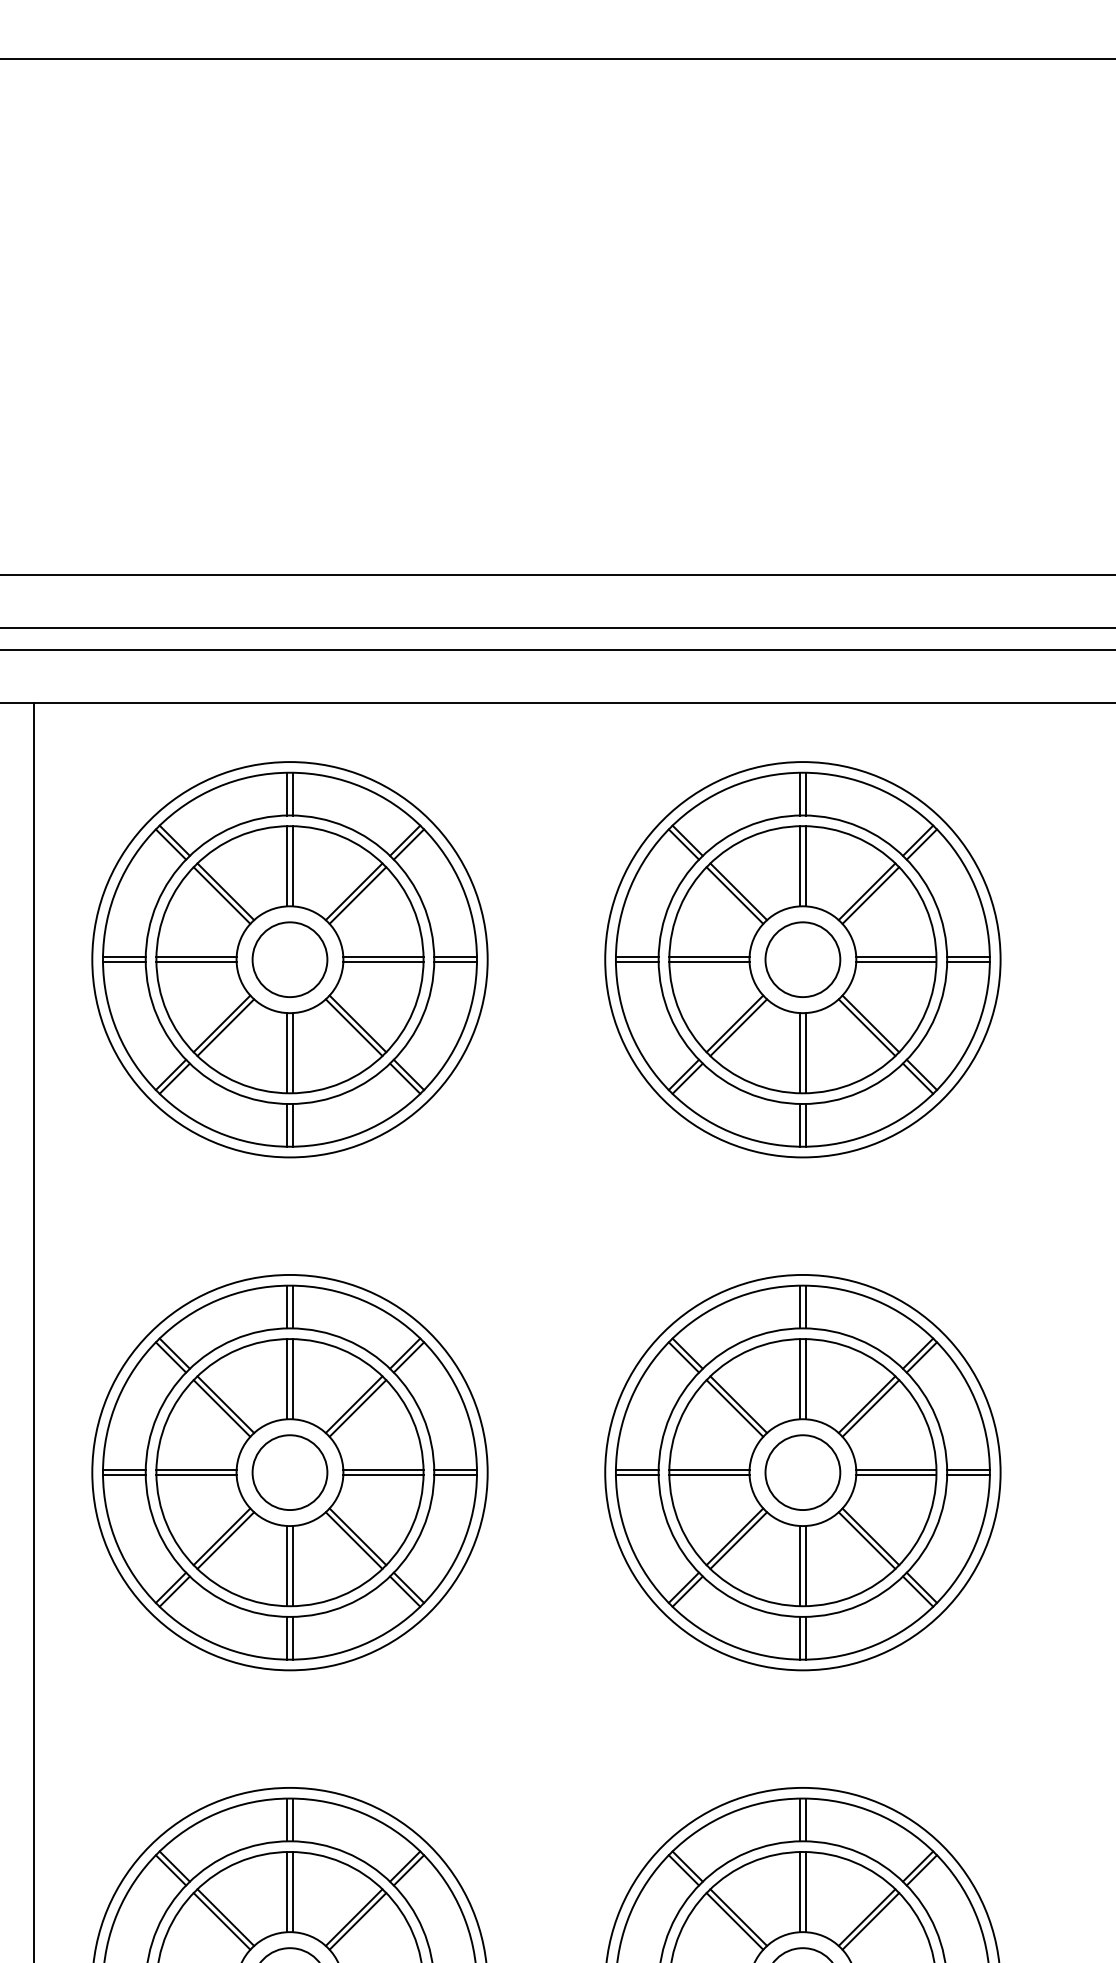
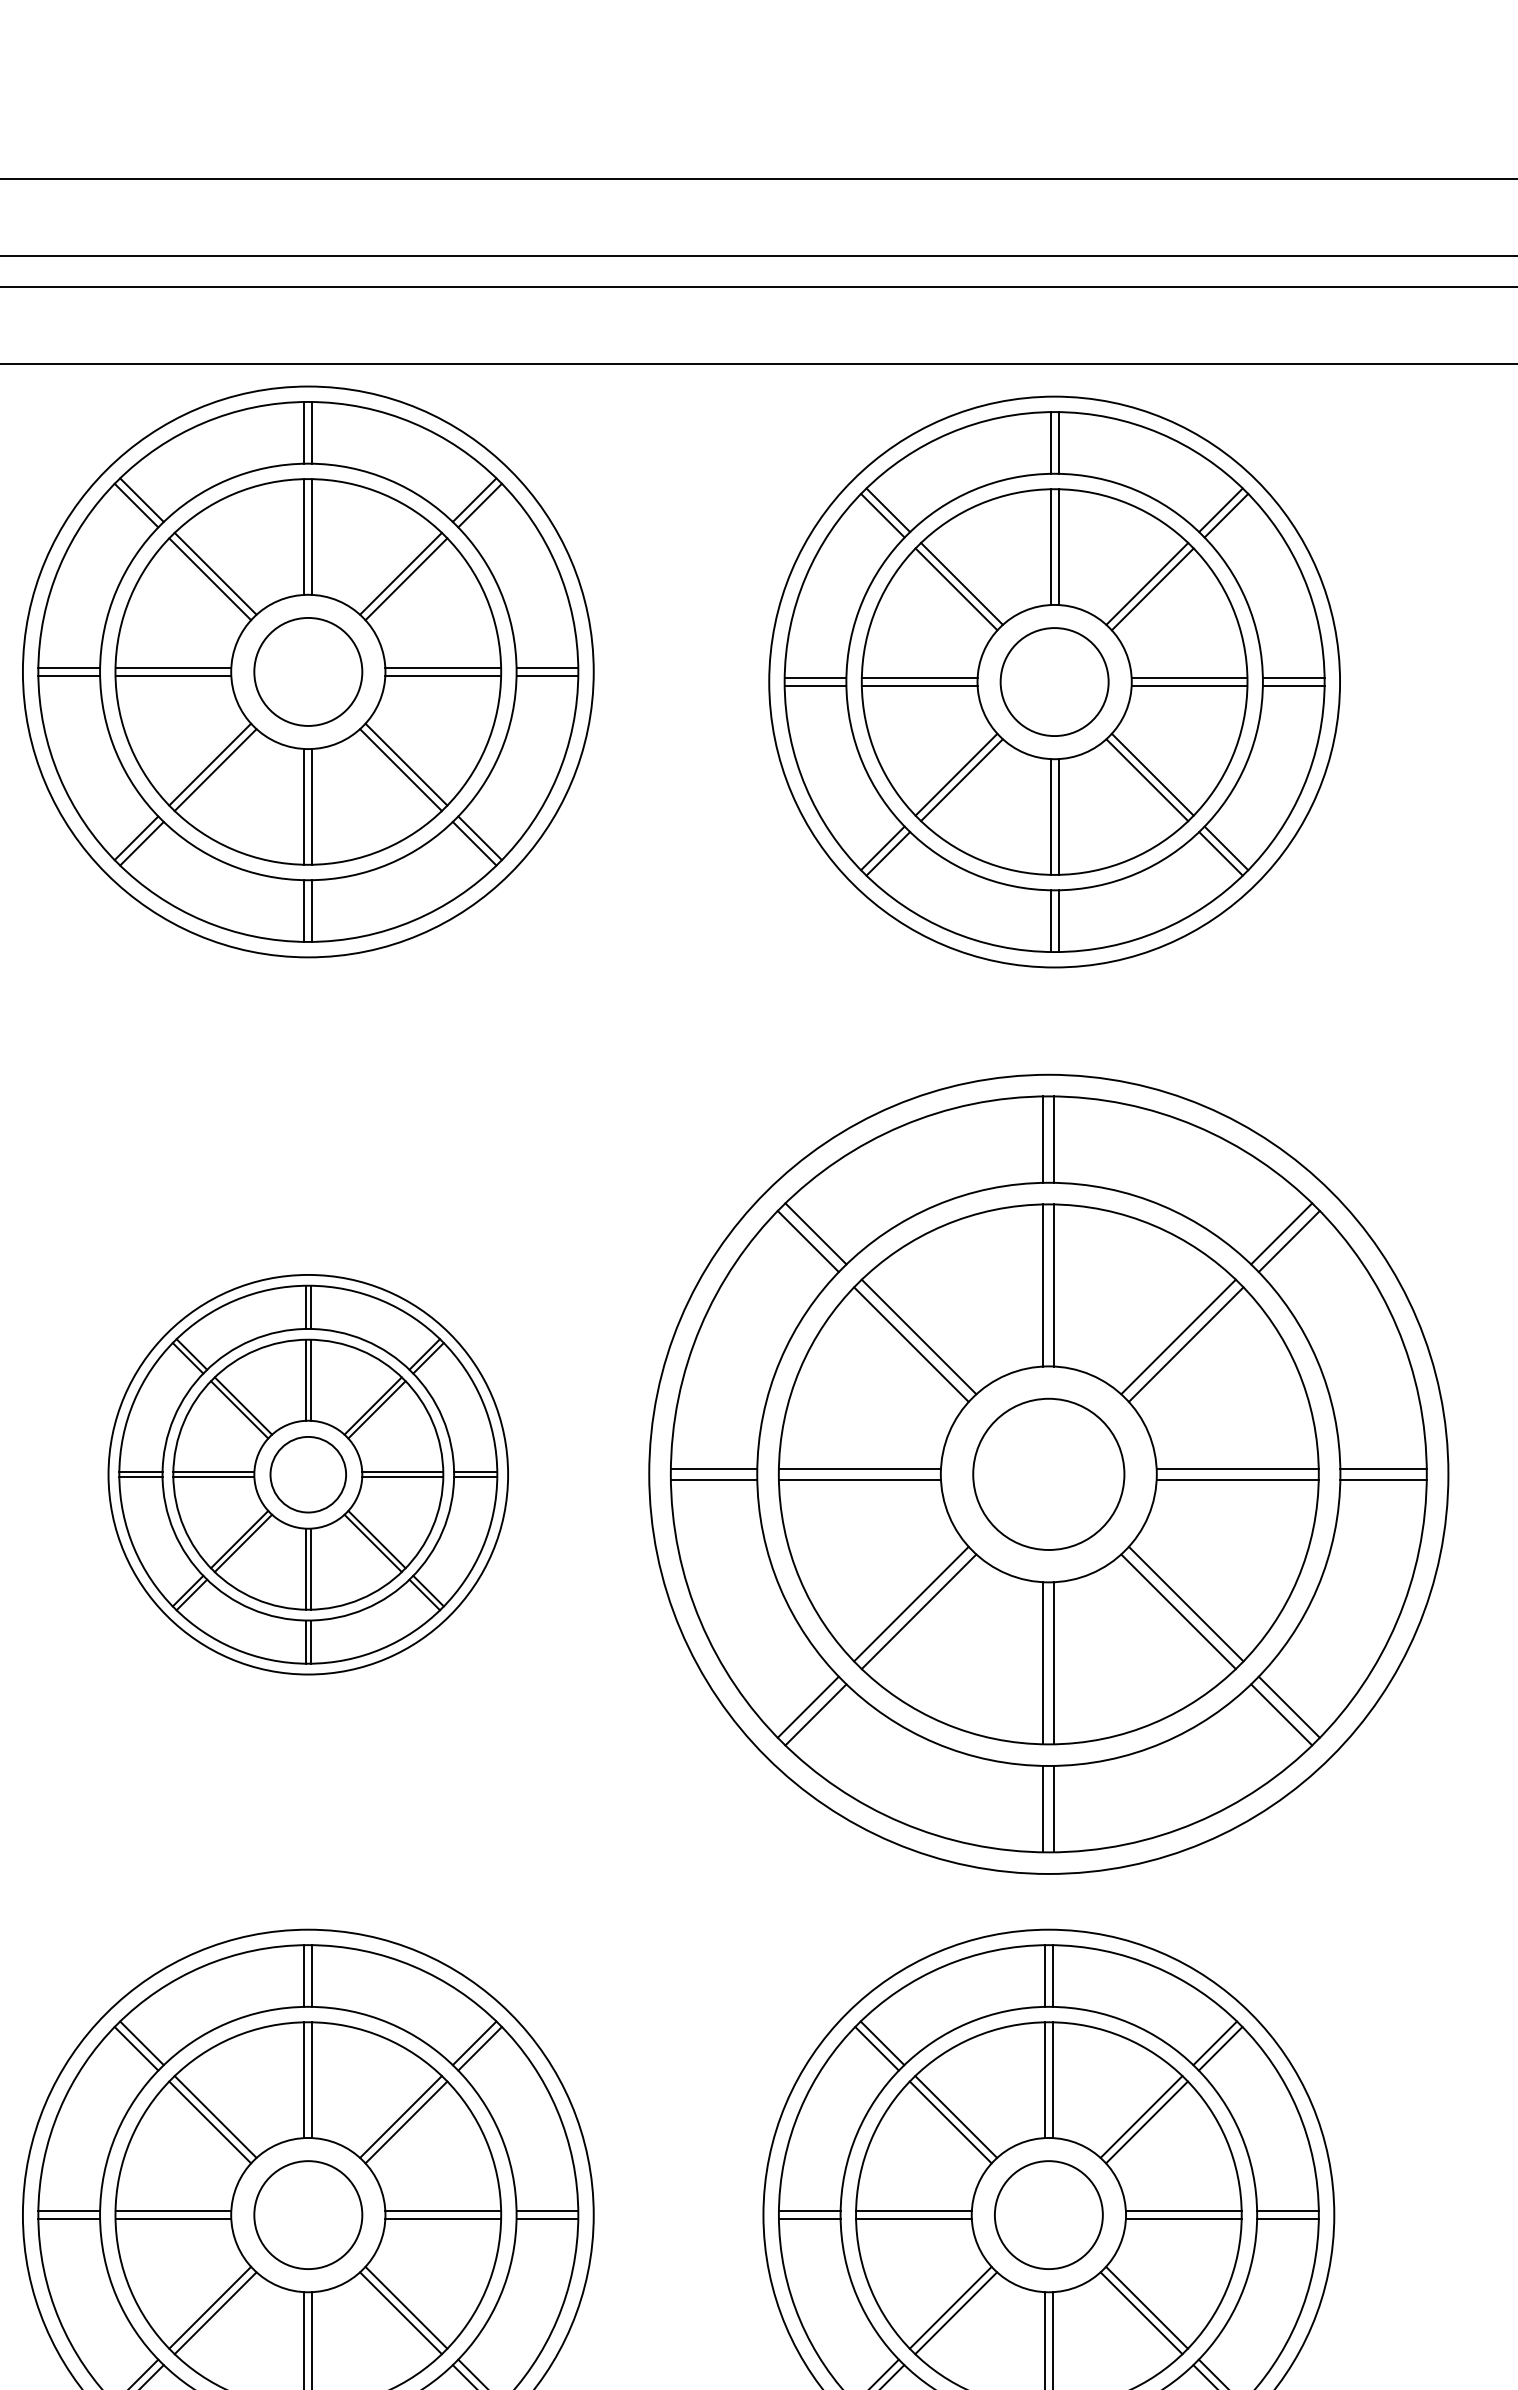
part: (289, 959) -> (307, 671), moved
part: (802, 959) -> (1054, 681), moved
part: (289, 1472) -> (307, 1474), size x0.7
part: (802, 1472) -> (1048, 1474), size x1.4

